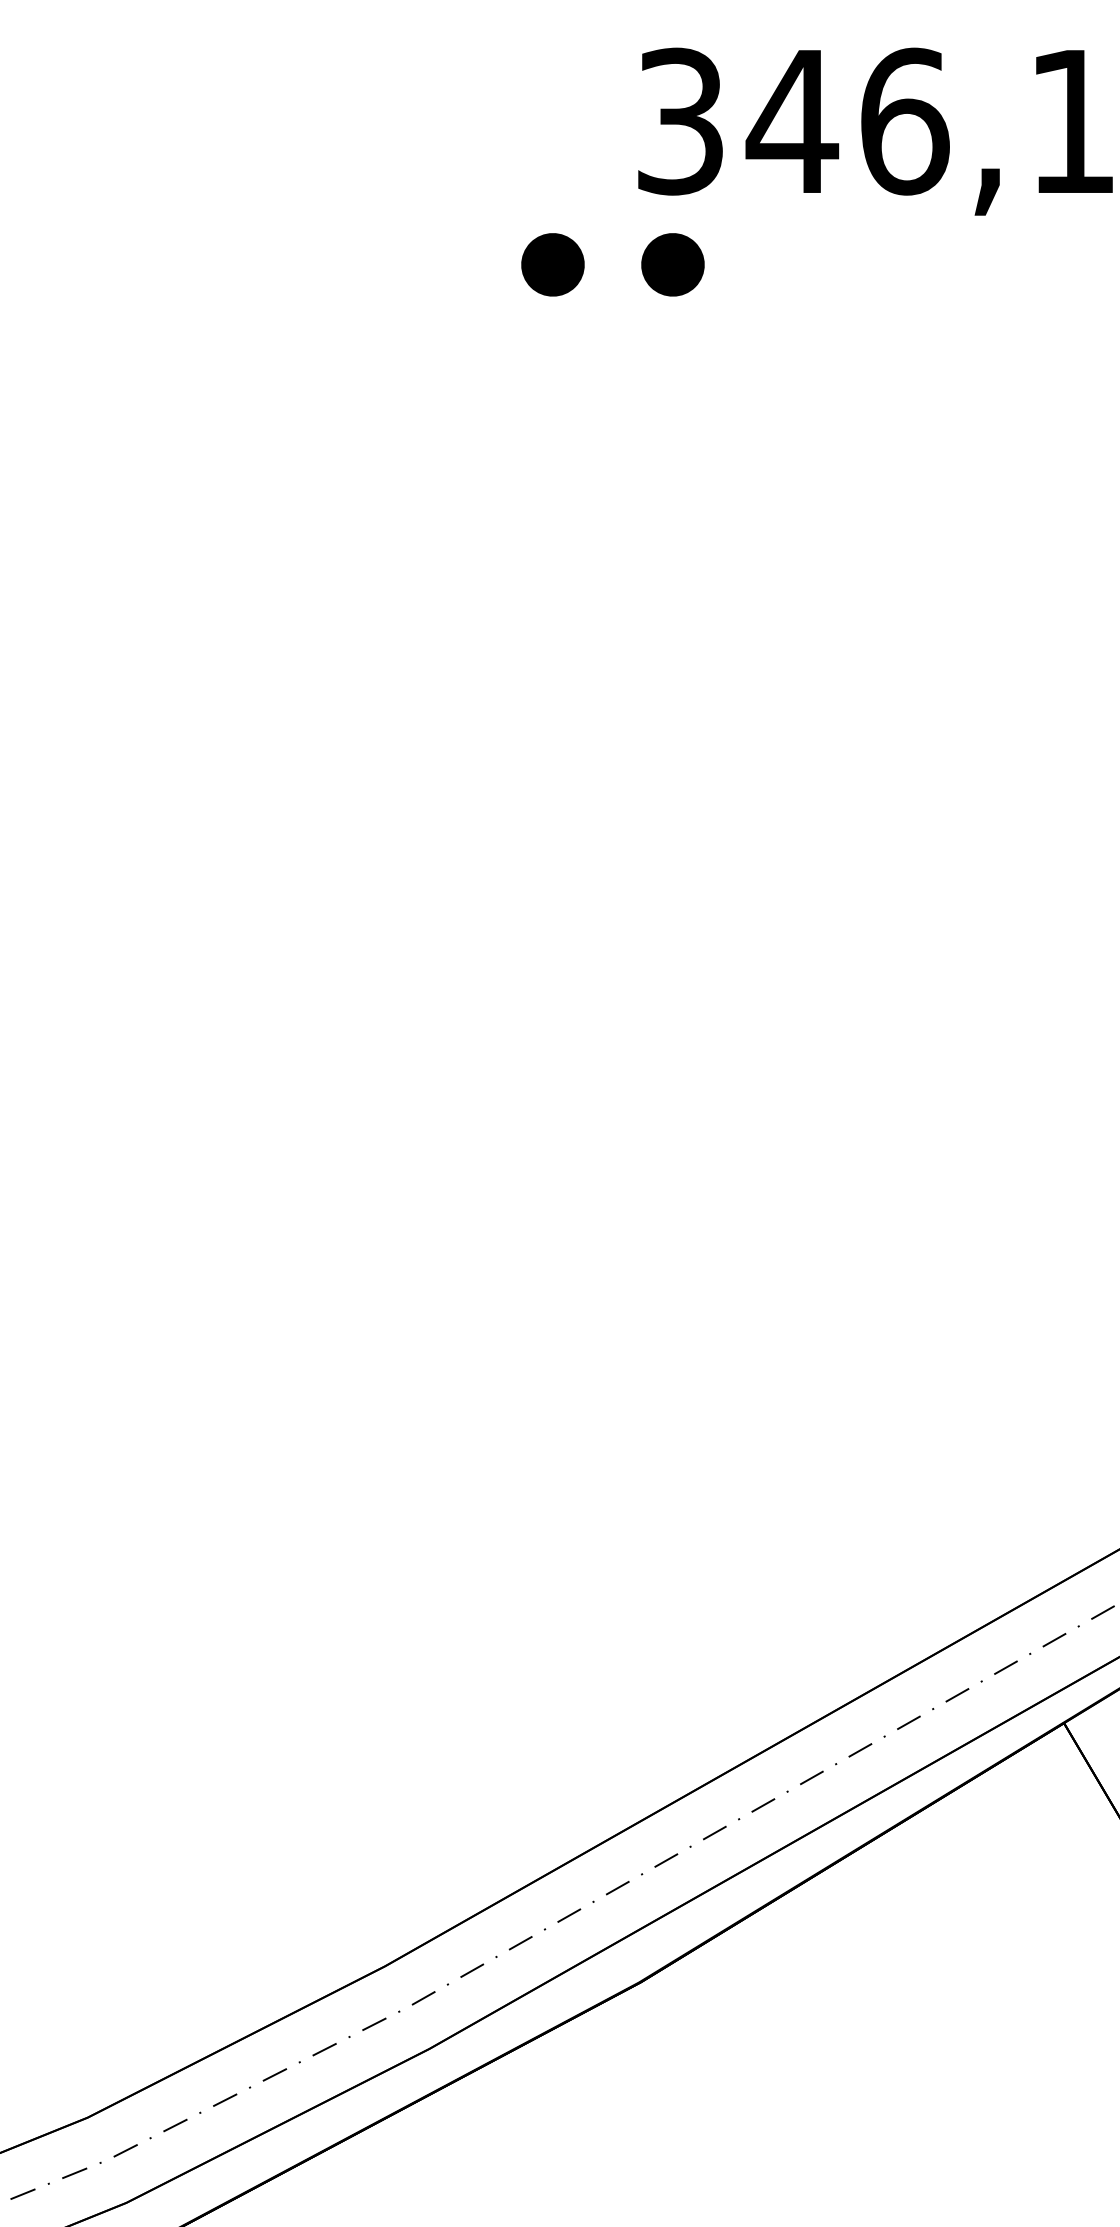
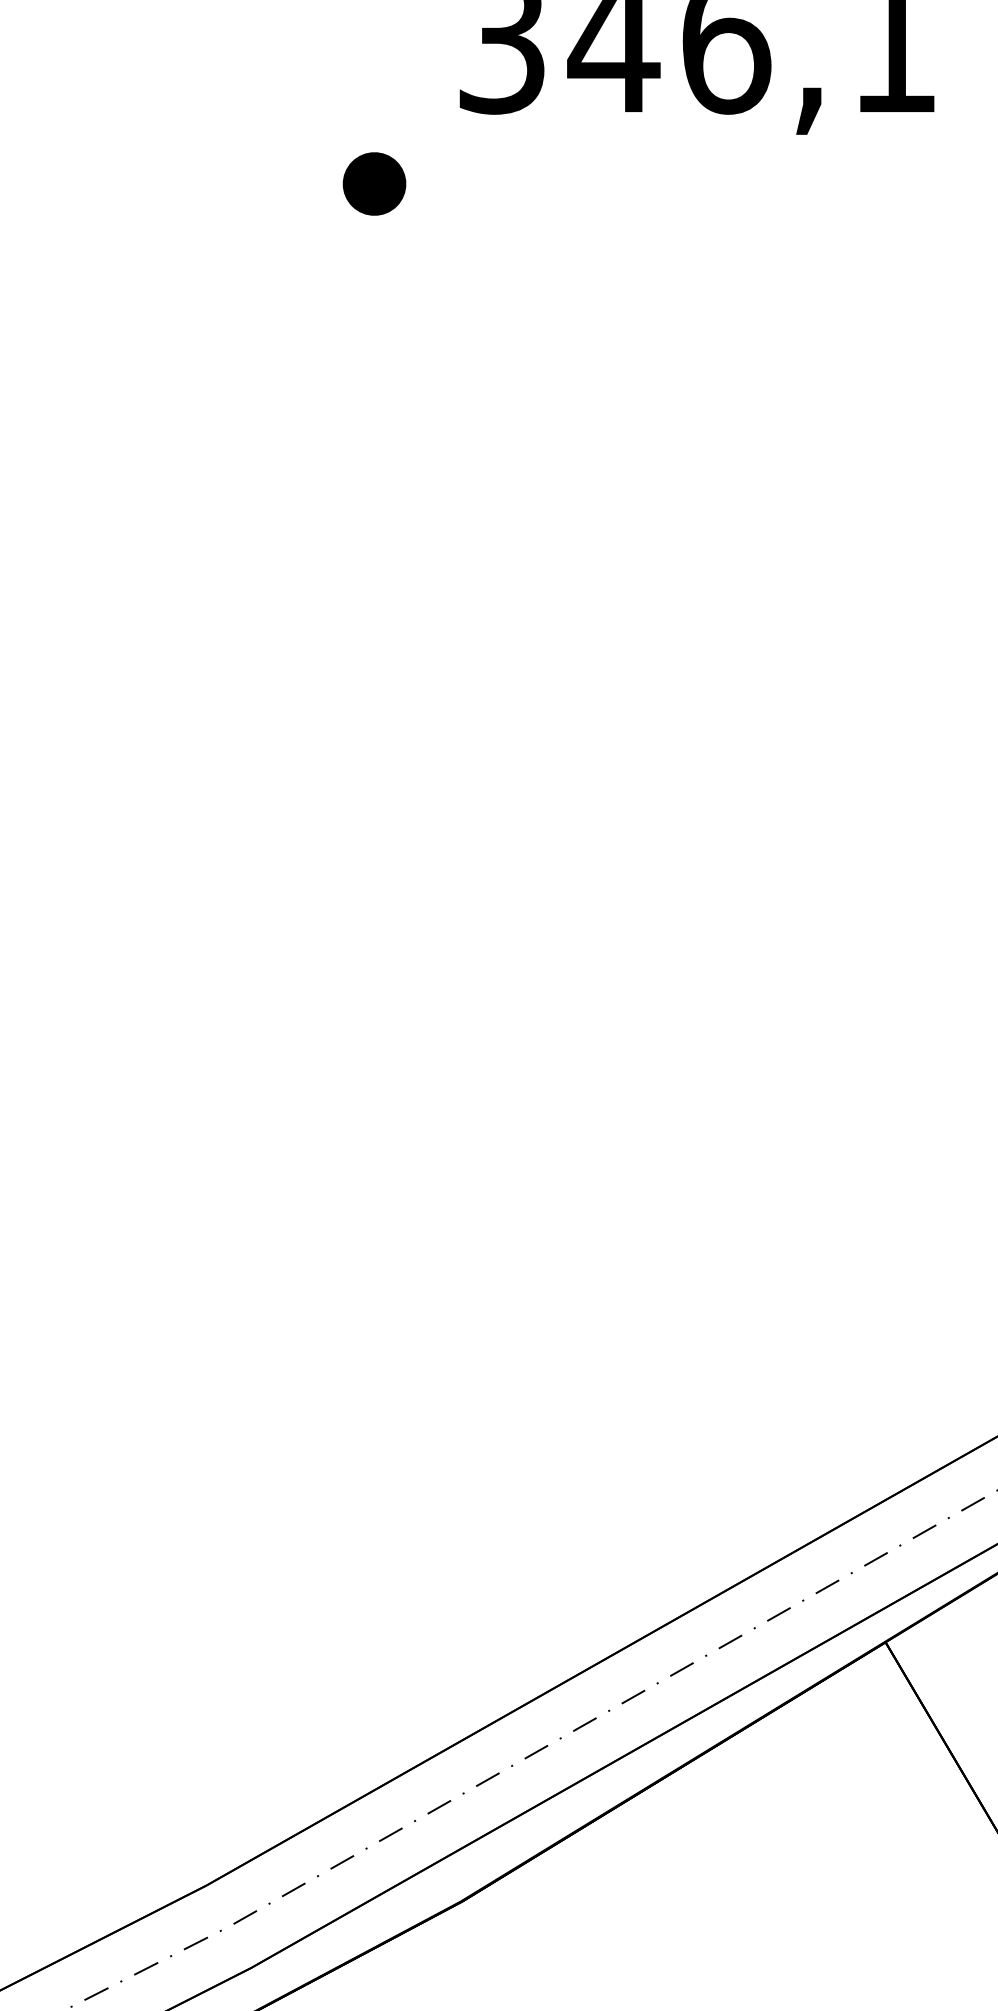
part: (672, 264) -> (494, 183), removed

